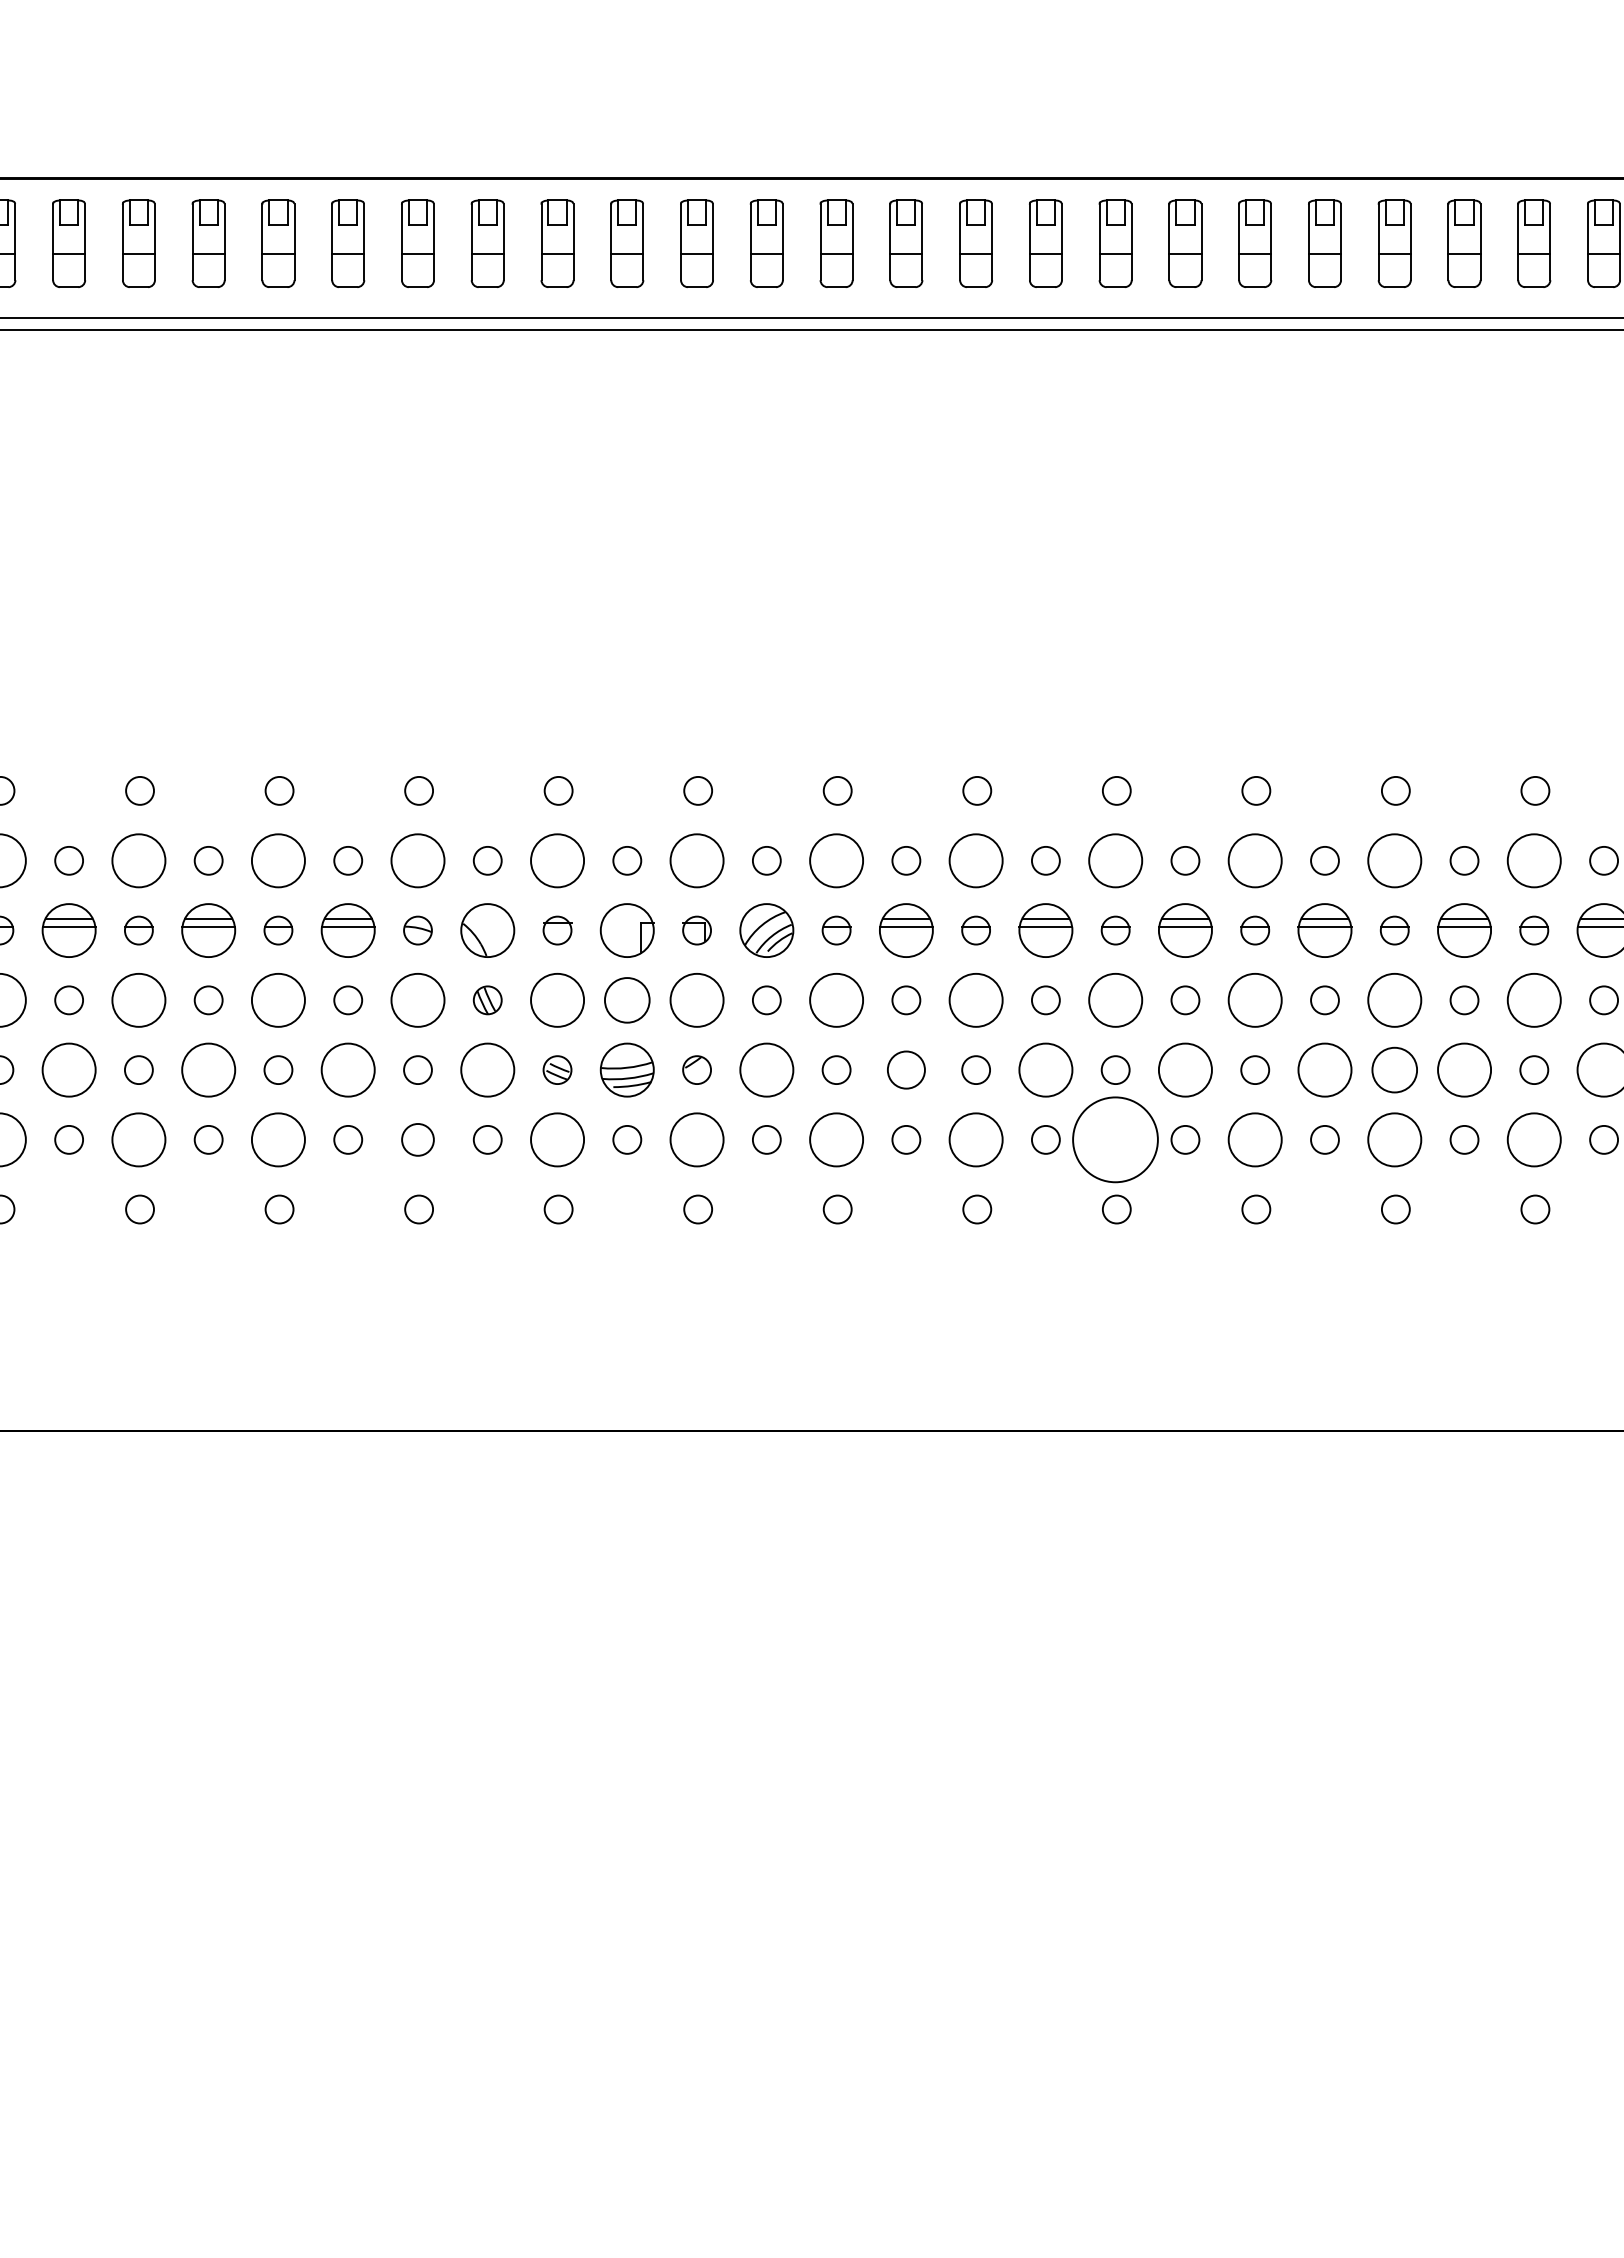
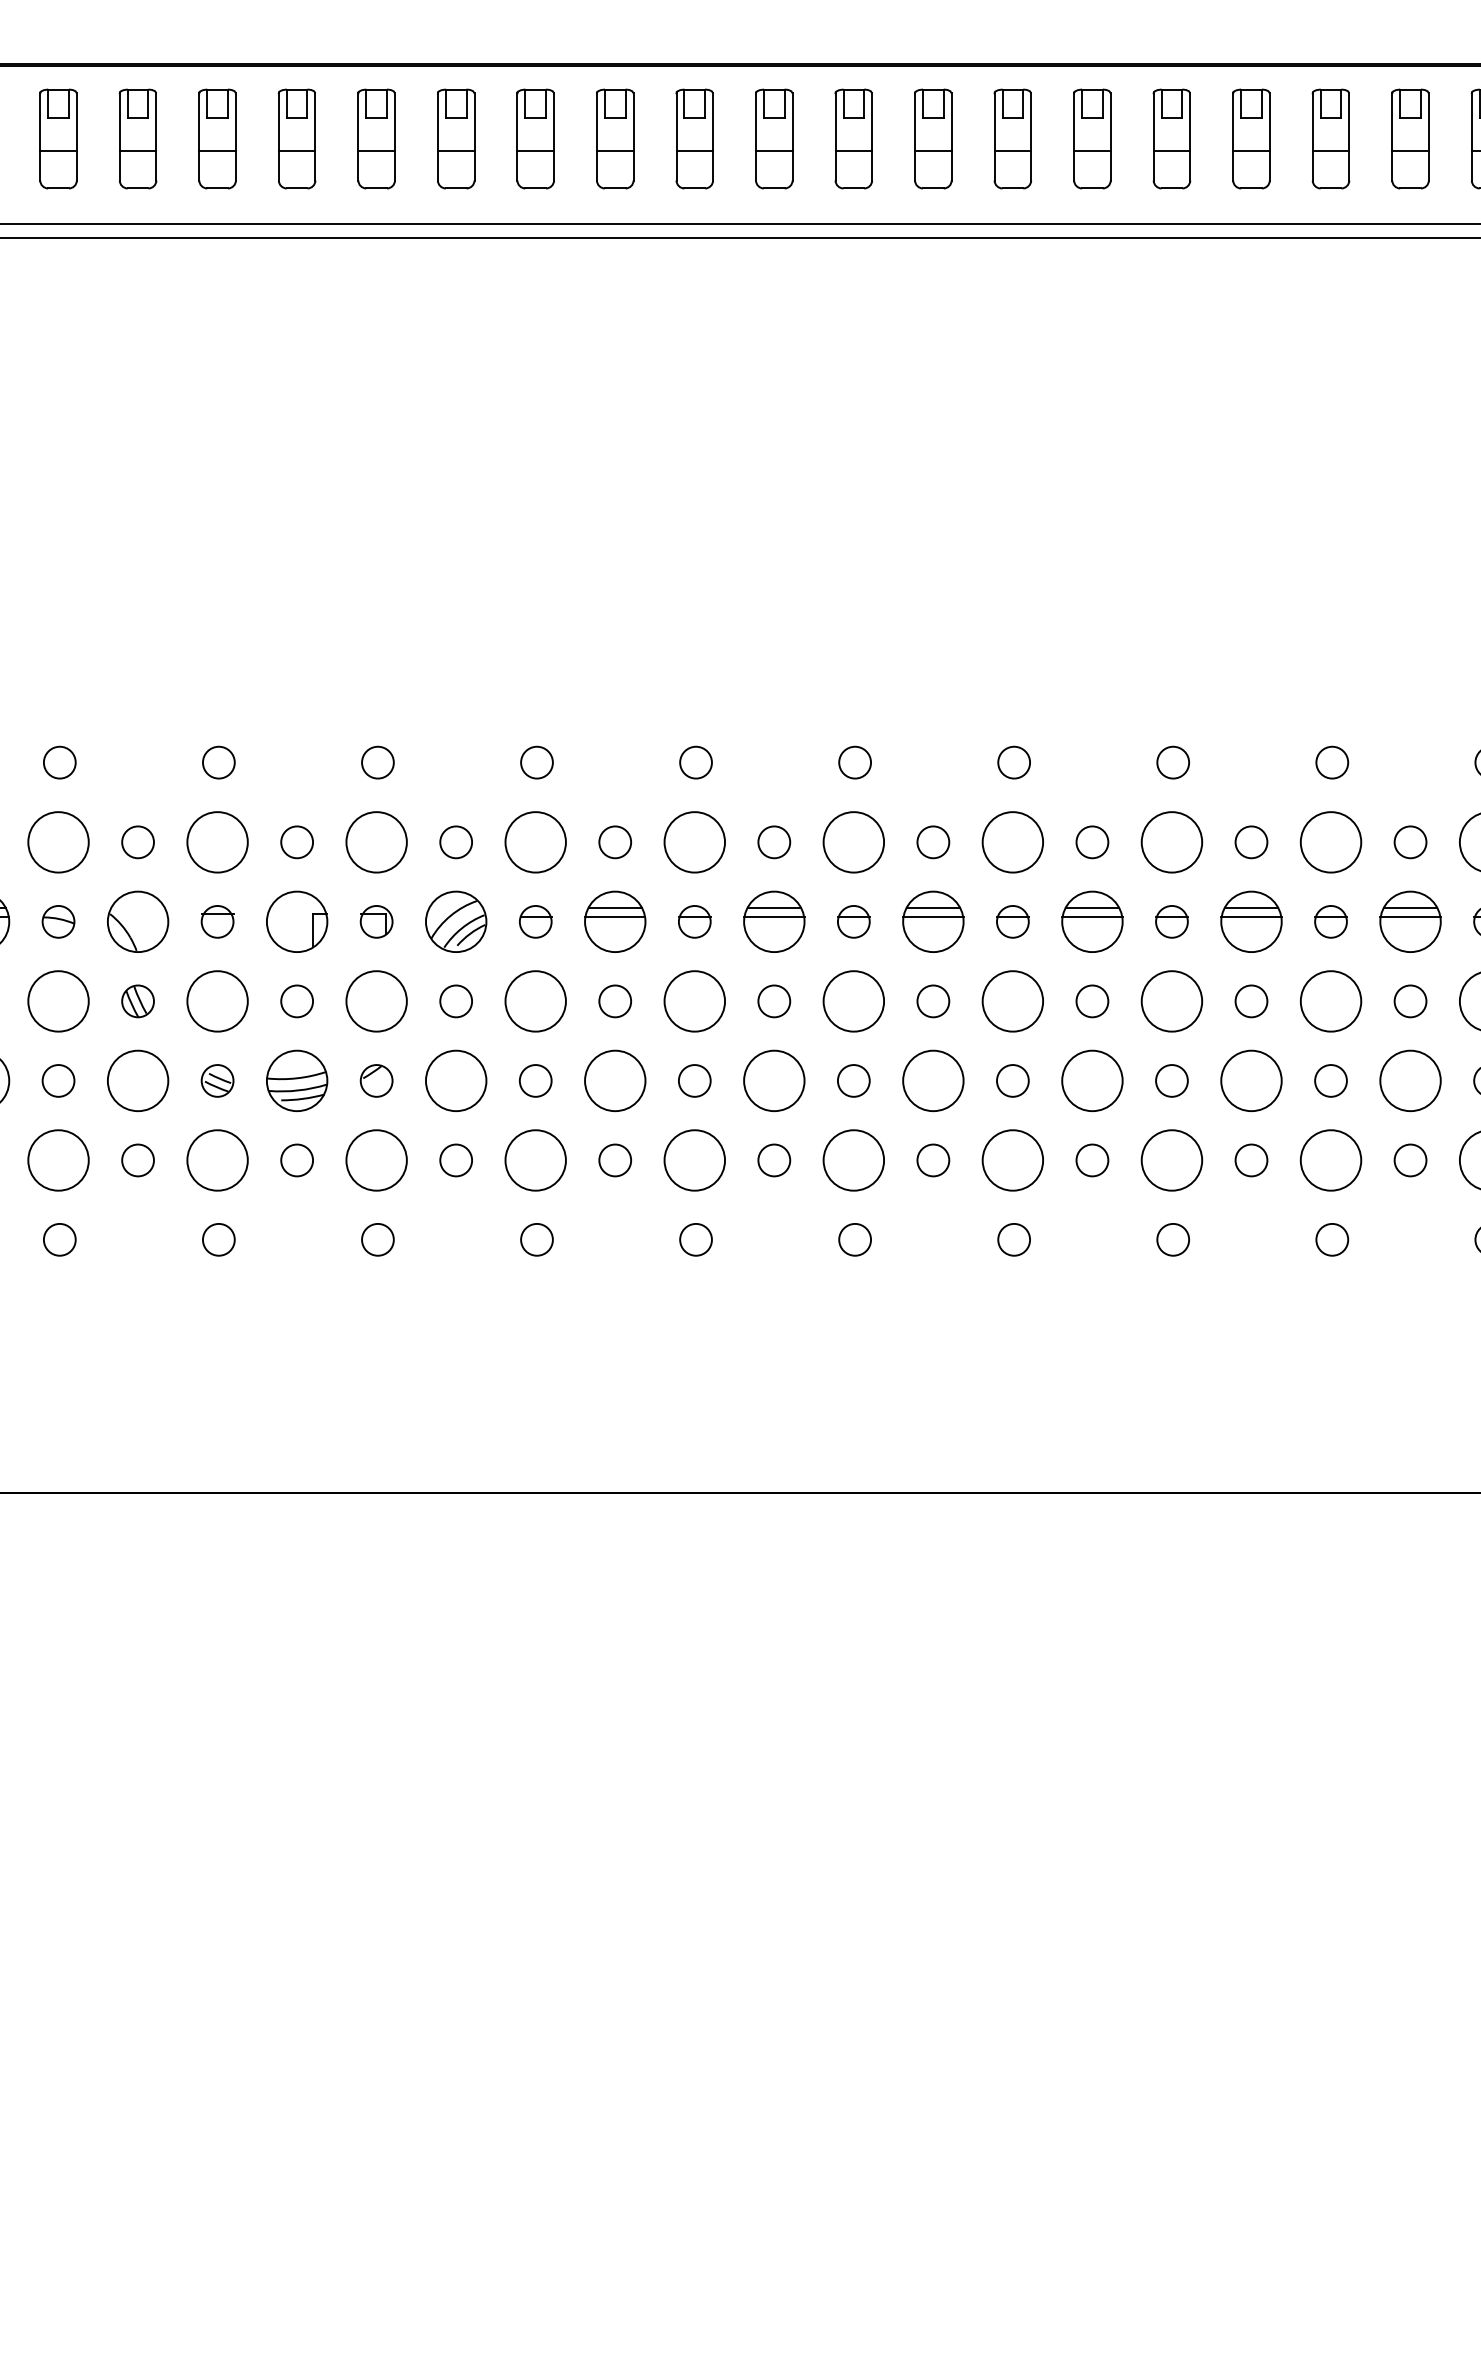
circle: (627, 1000) -> (297, 1001), size x0.62
circle: (906, 1069) -> (615, 1080), size x1.43
circle: (1394, 1070) -> (1171, 1081), size x0.62
circle: (417, 1139) -> (57, 1160), size x1.67
circle: (1115, 1139) -> (853, 1160), size x0.62

